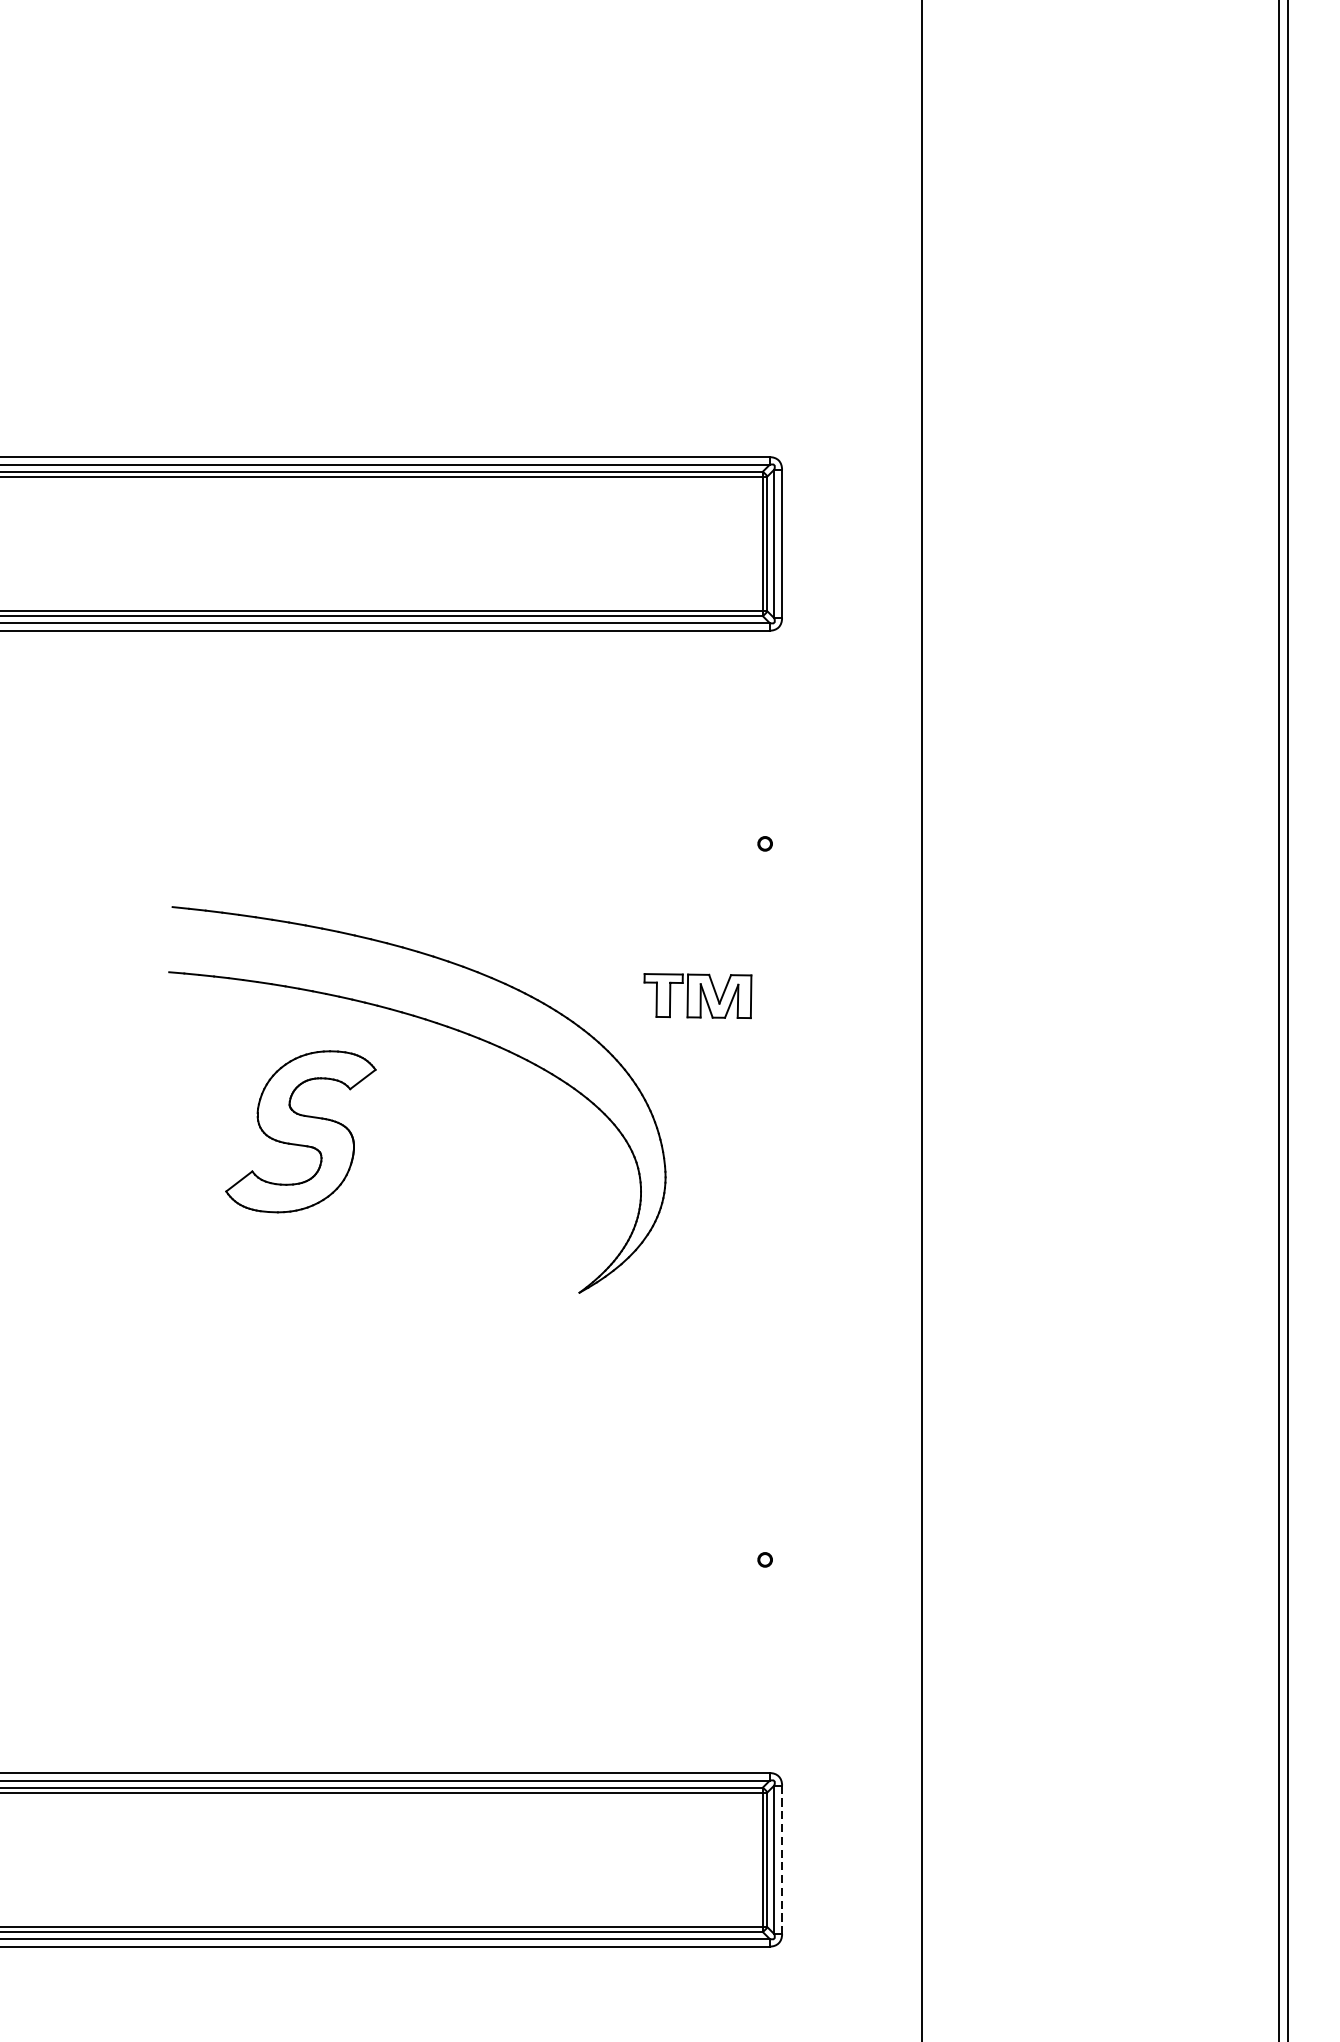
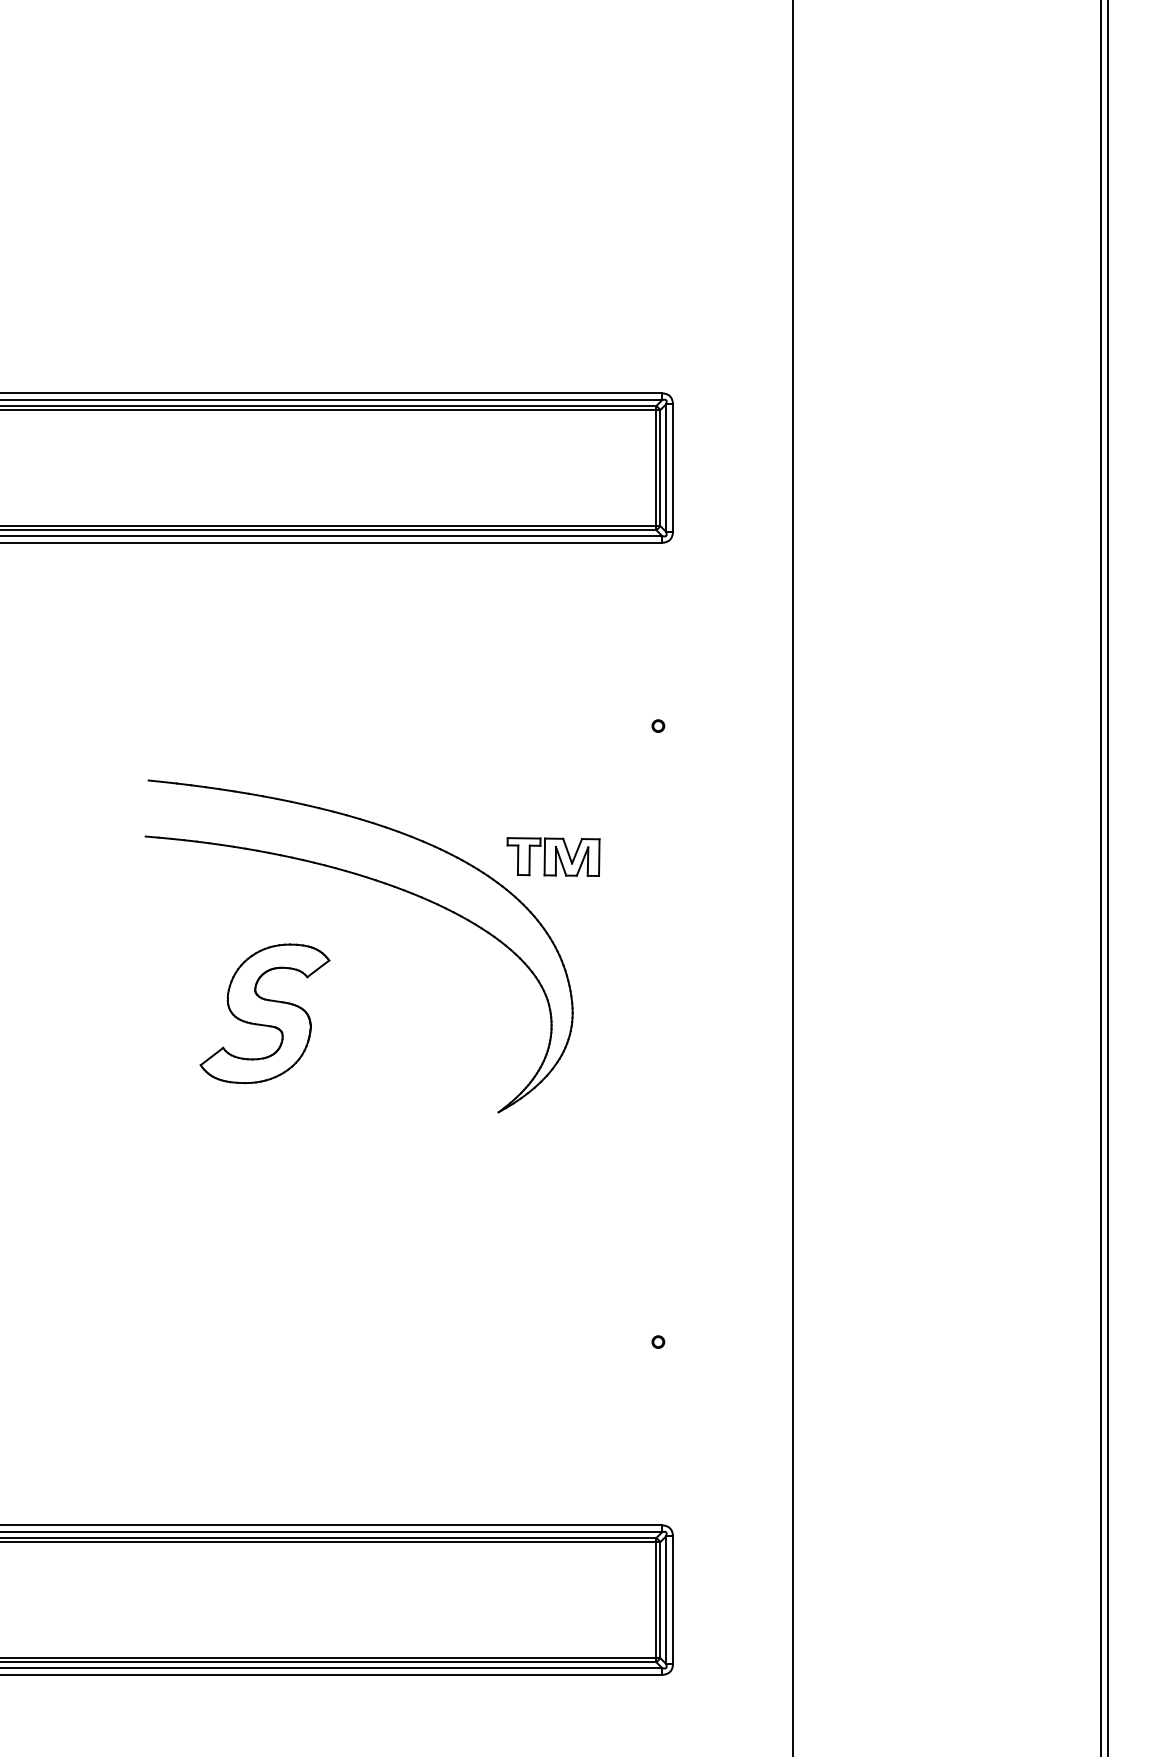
part: (697, 995) -> (553, 856), moved
part: (300, 1131) -> (264, 1013), moved
line: (781, 1860) -> (672, 1600), dashed -> solid

